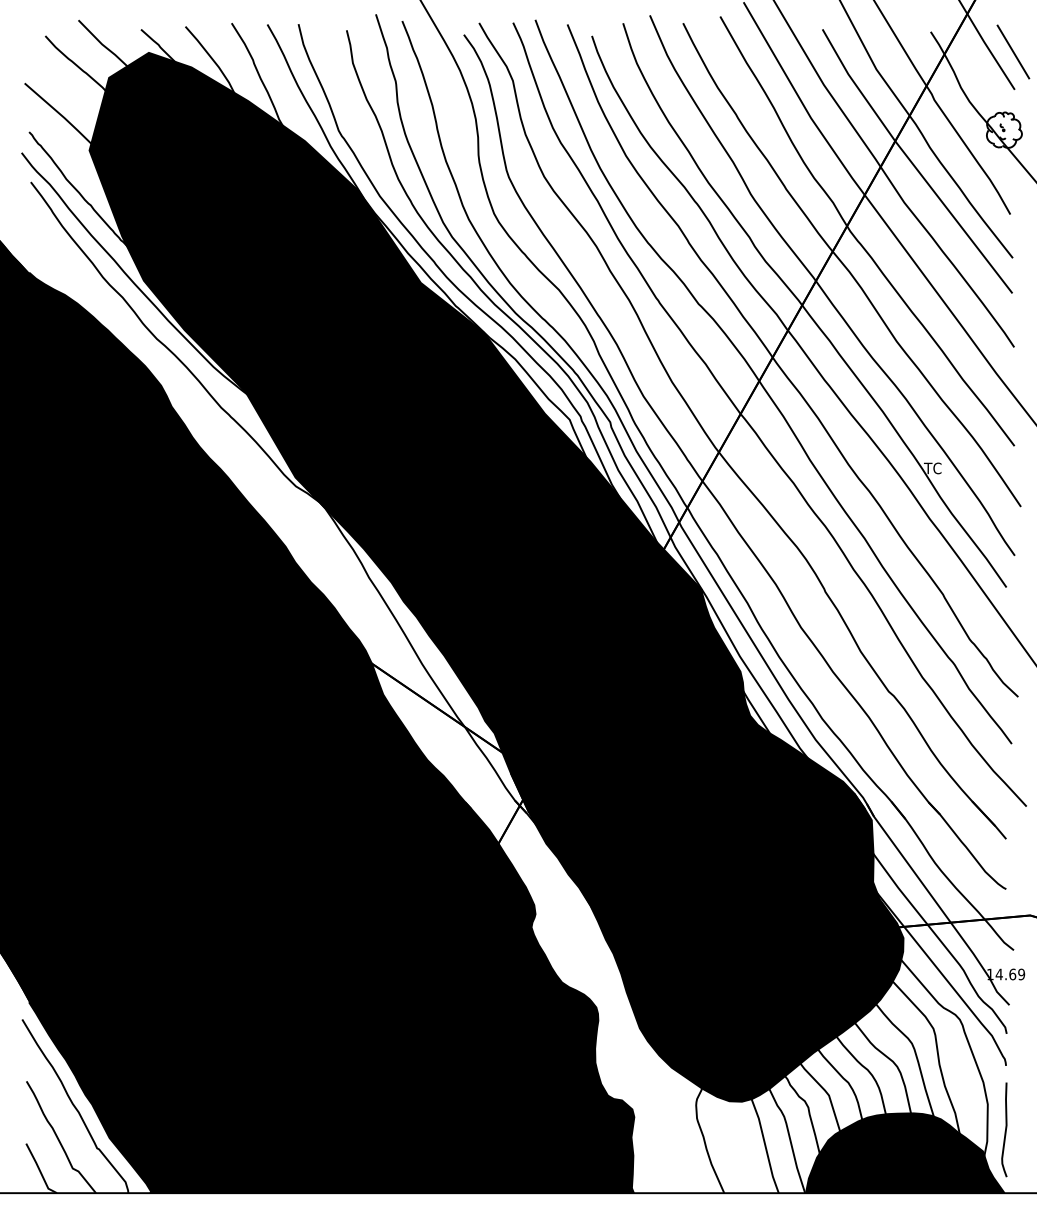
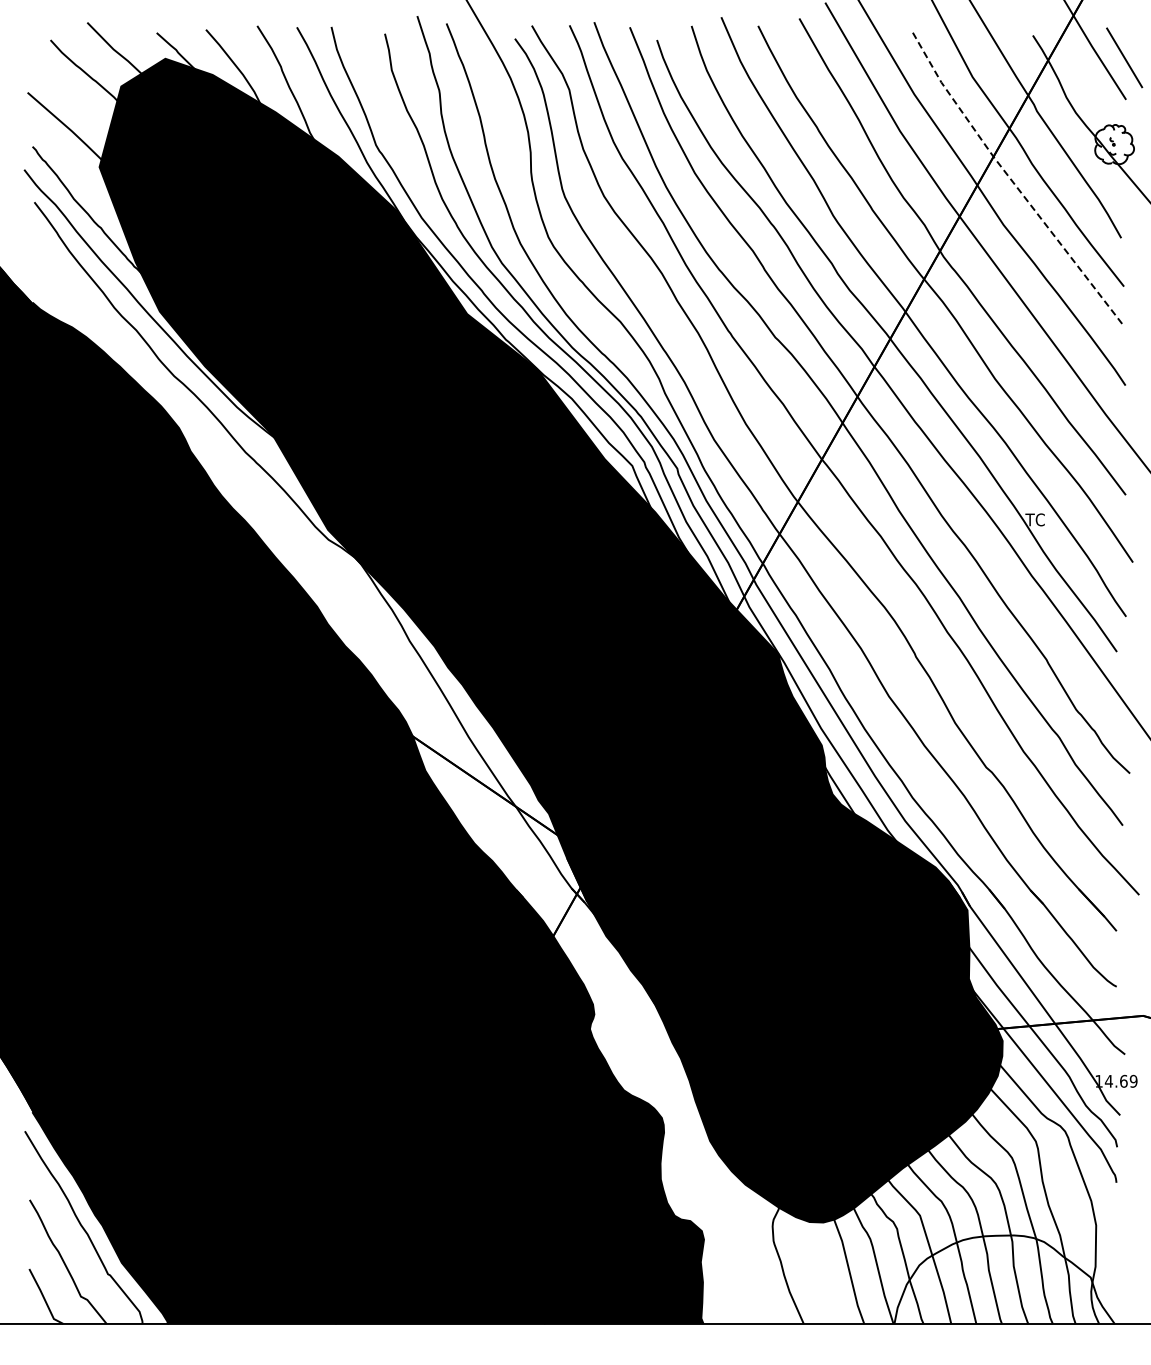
line: (912, 163) -> (1012, 181), solid -> dashed
curve: (1005, 1129) -> (1115, 1253), removed
fill: (905, 1153) -> (1004, 1279), removed

